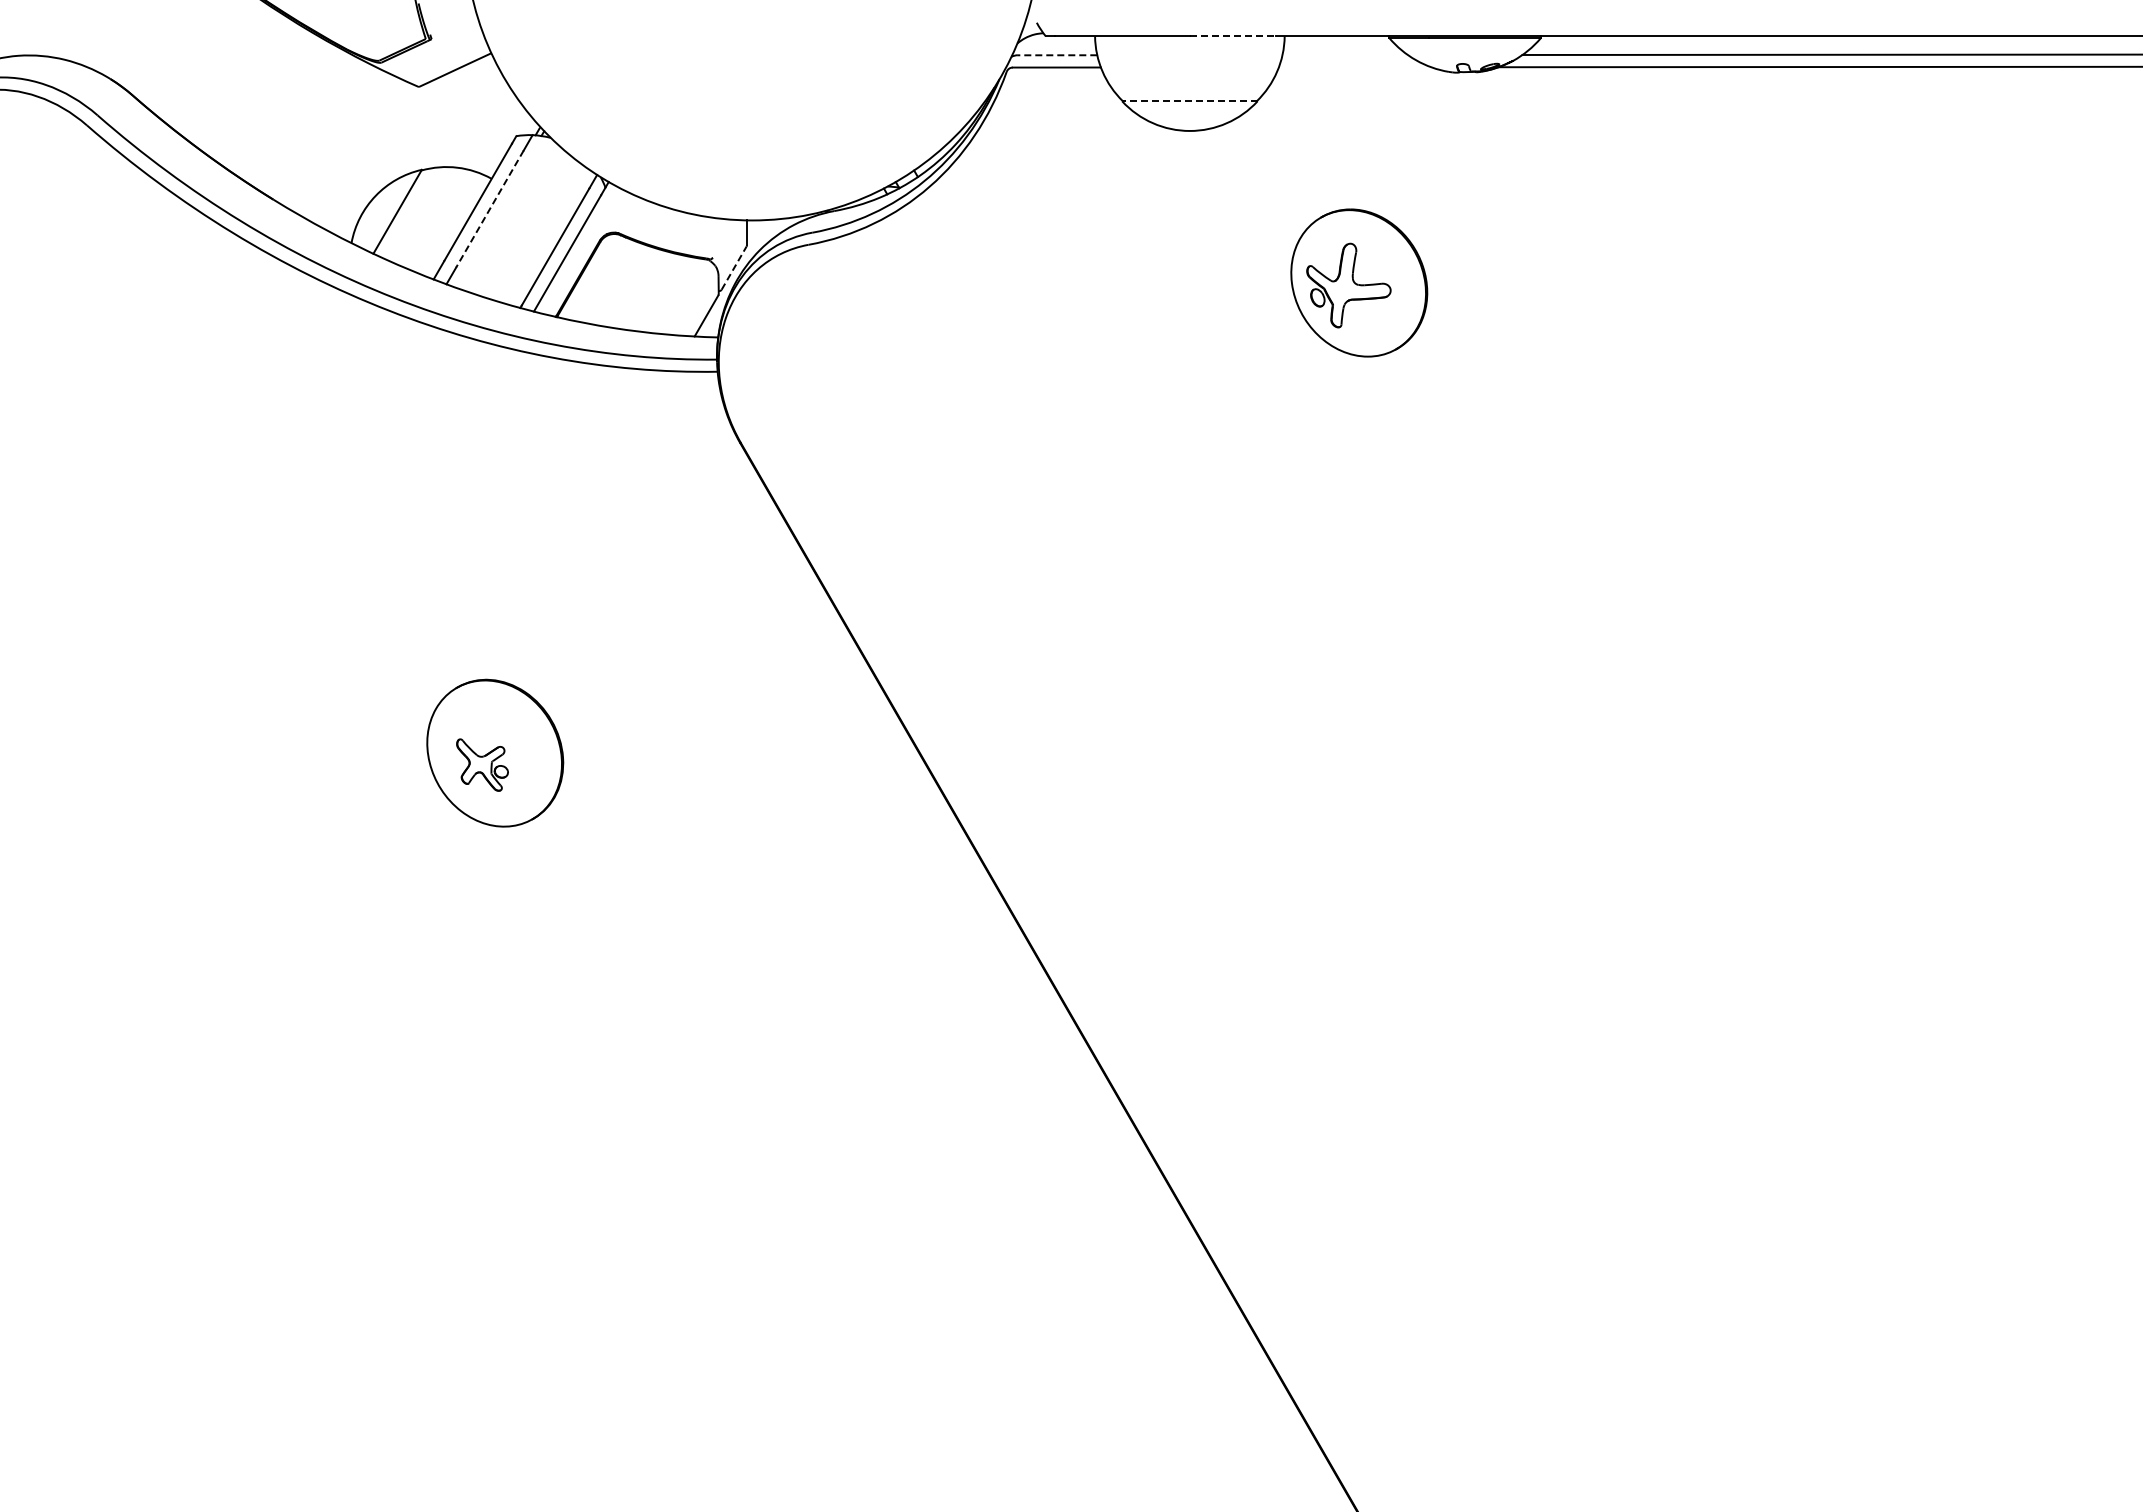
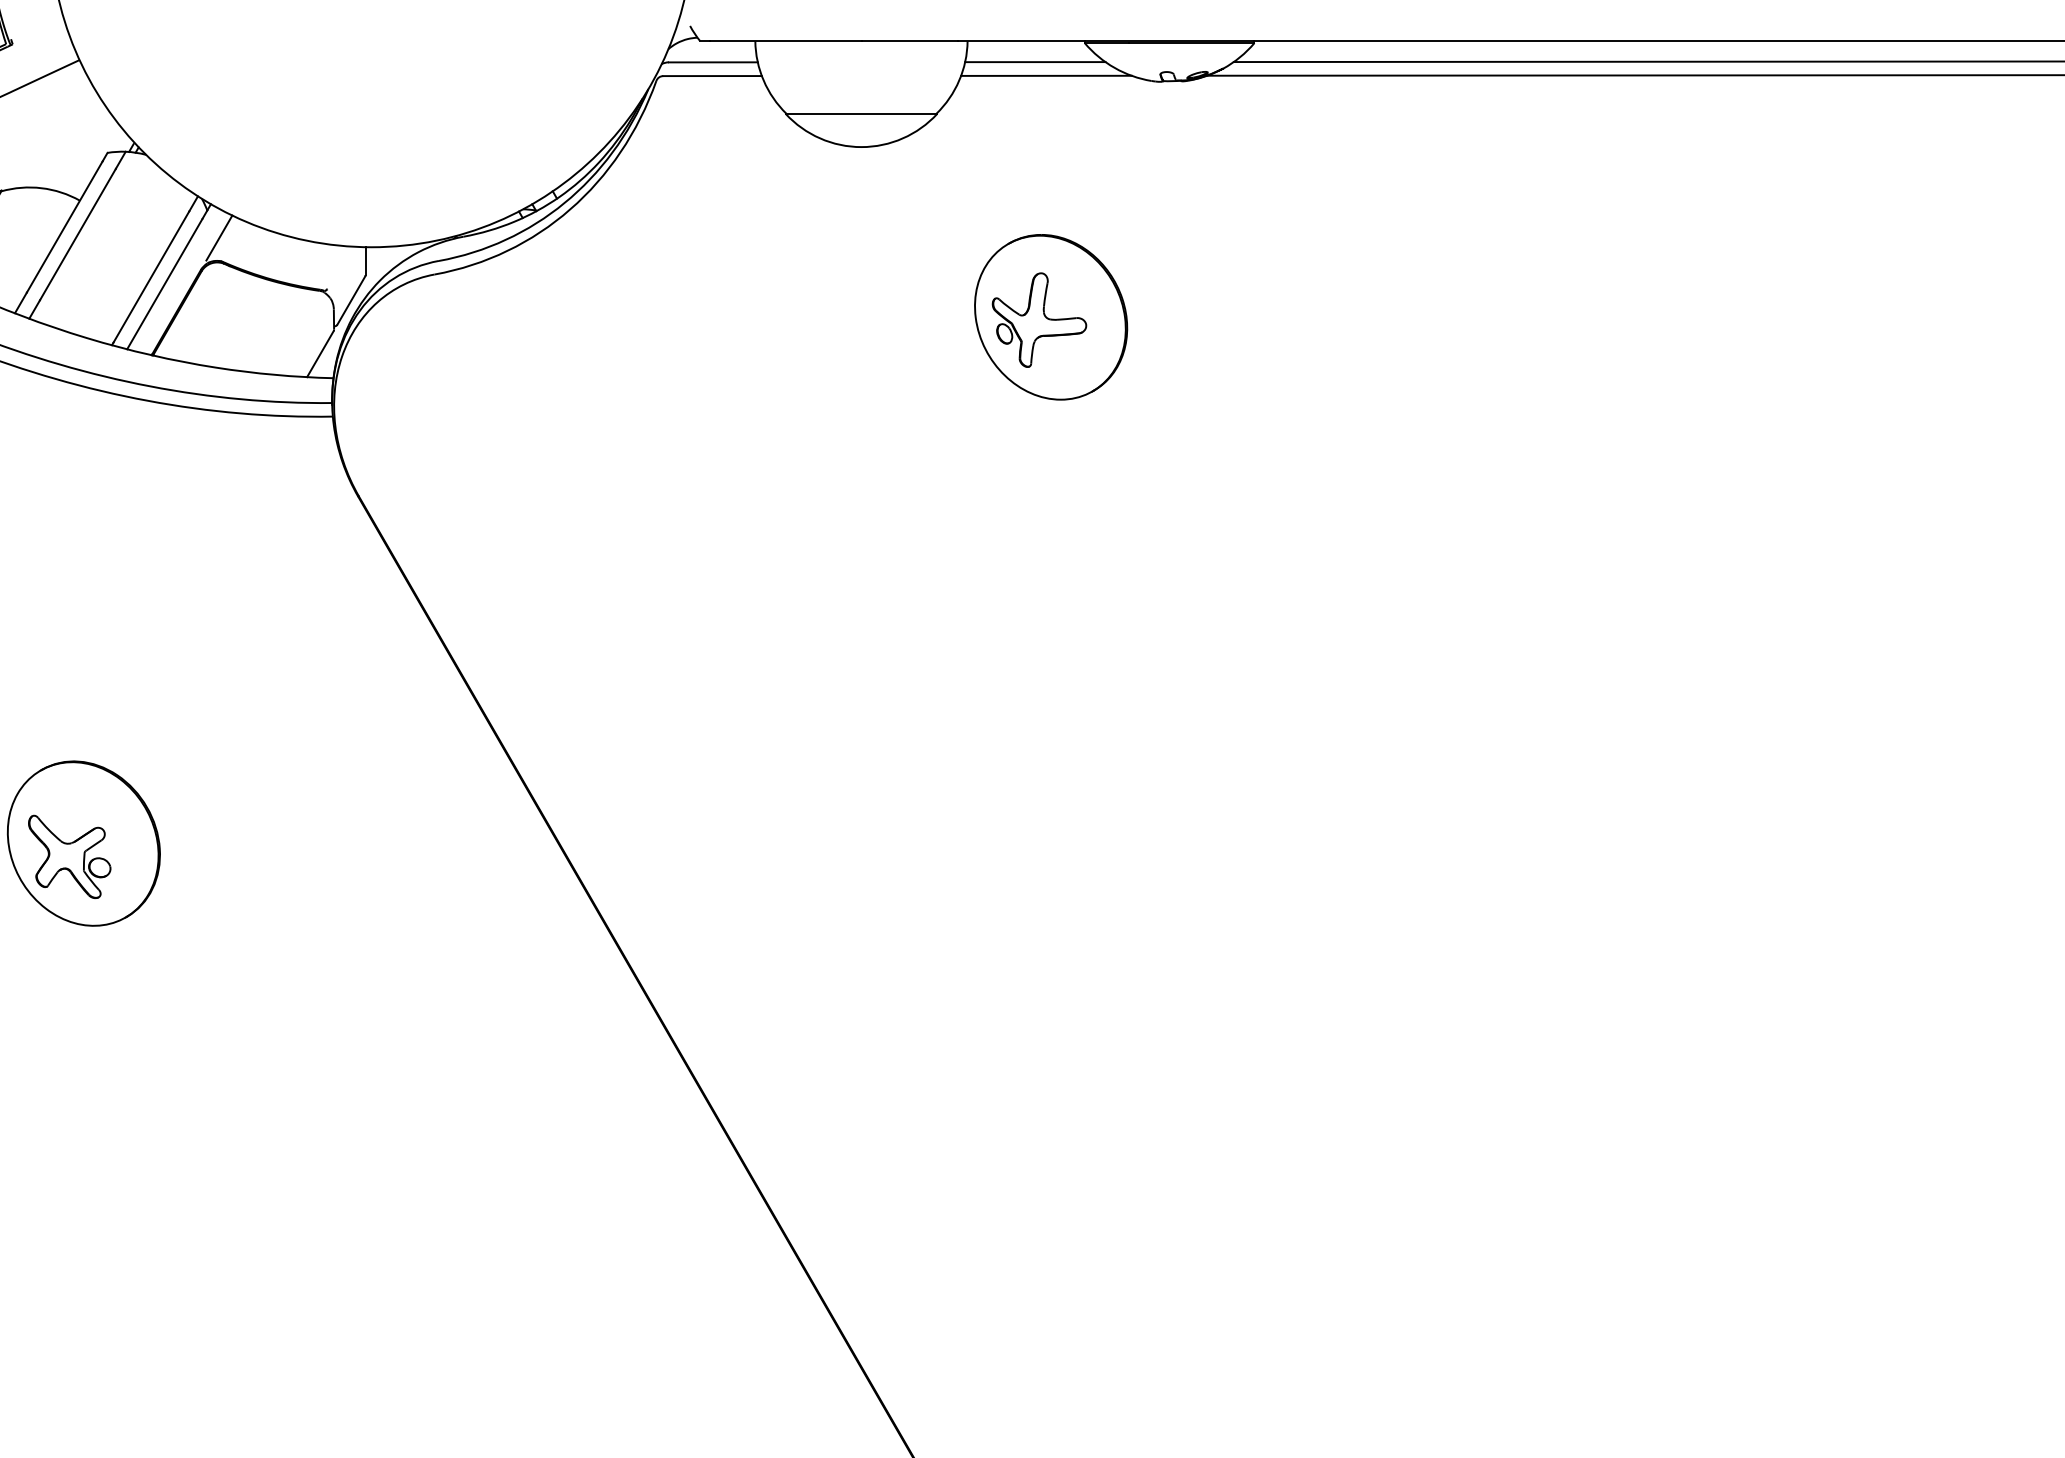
line: (1233, 36) -> (910, 41), dashed -> solid
line: (1057, 55) -> (713, 62), dashed -> solid
line: (1344, 55) -> (1034, 62), added
line: (1354, 67) -> (1045, 76), added
line: (1189, 101) -> (861, 114), dashed -> solid
line: (489, 209) -> (77, 234), dashed -> solid
line: (615, 212) -> (218, 238), added
line: (734, 268) -> (351, 301), dashed -> solid
part: (482, 764) -> (69, 856), size x1.43

